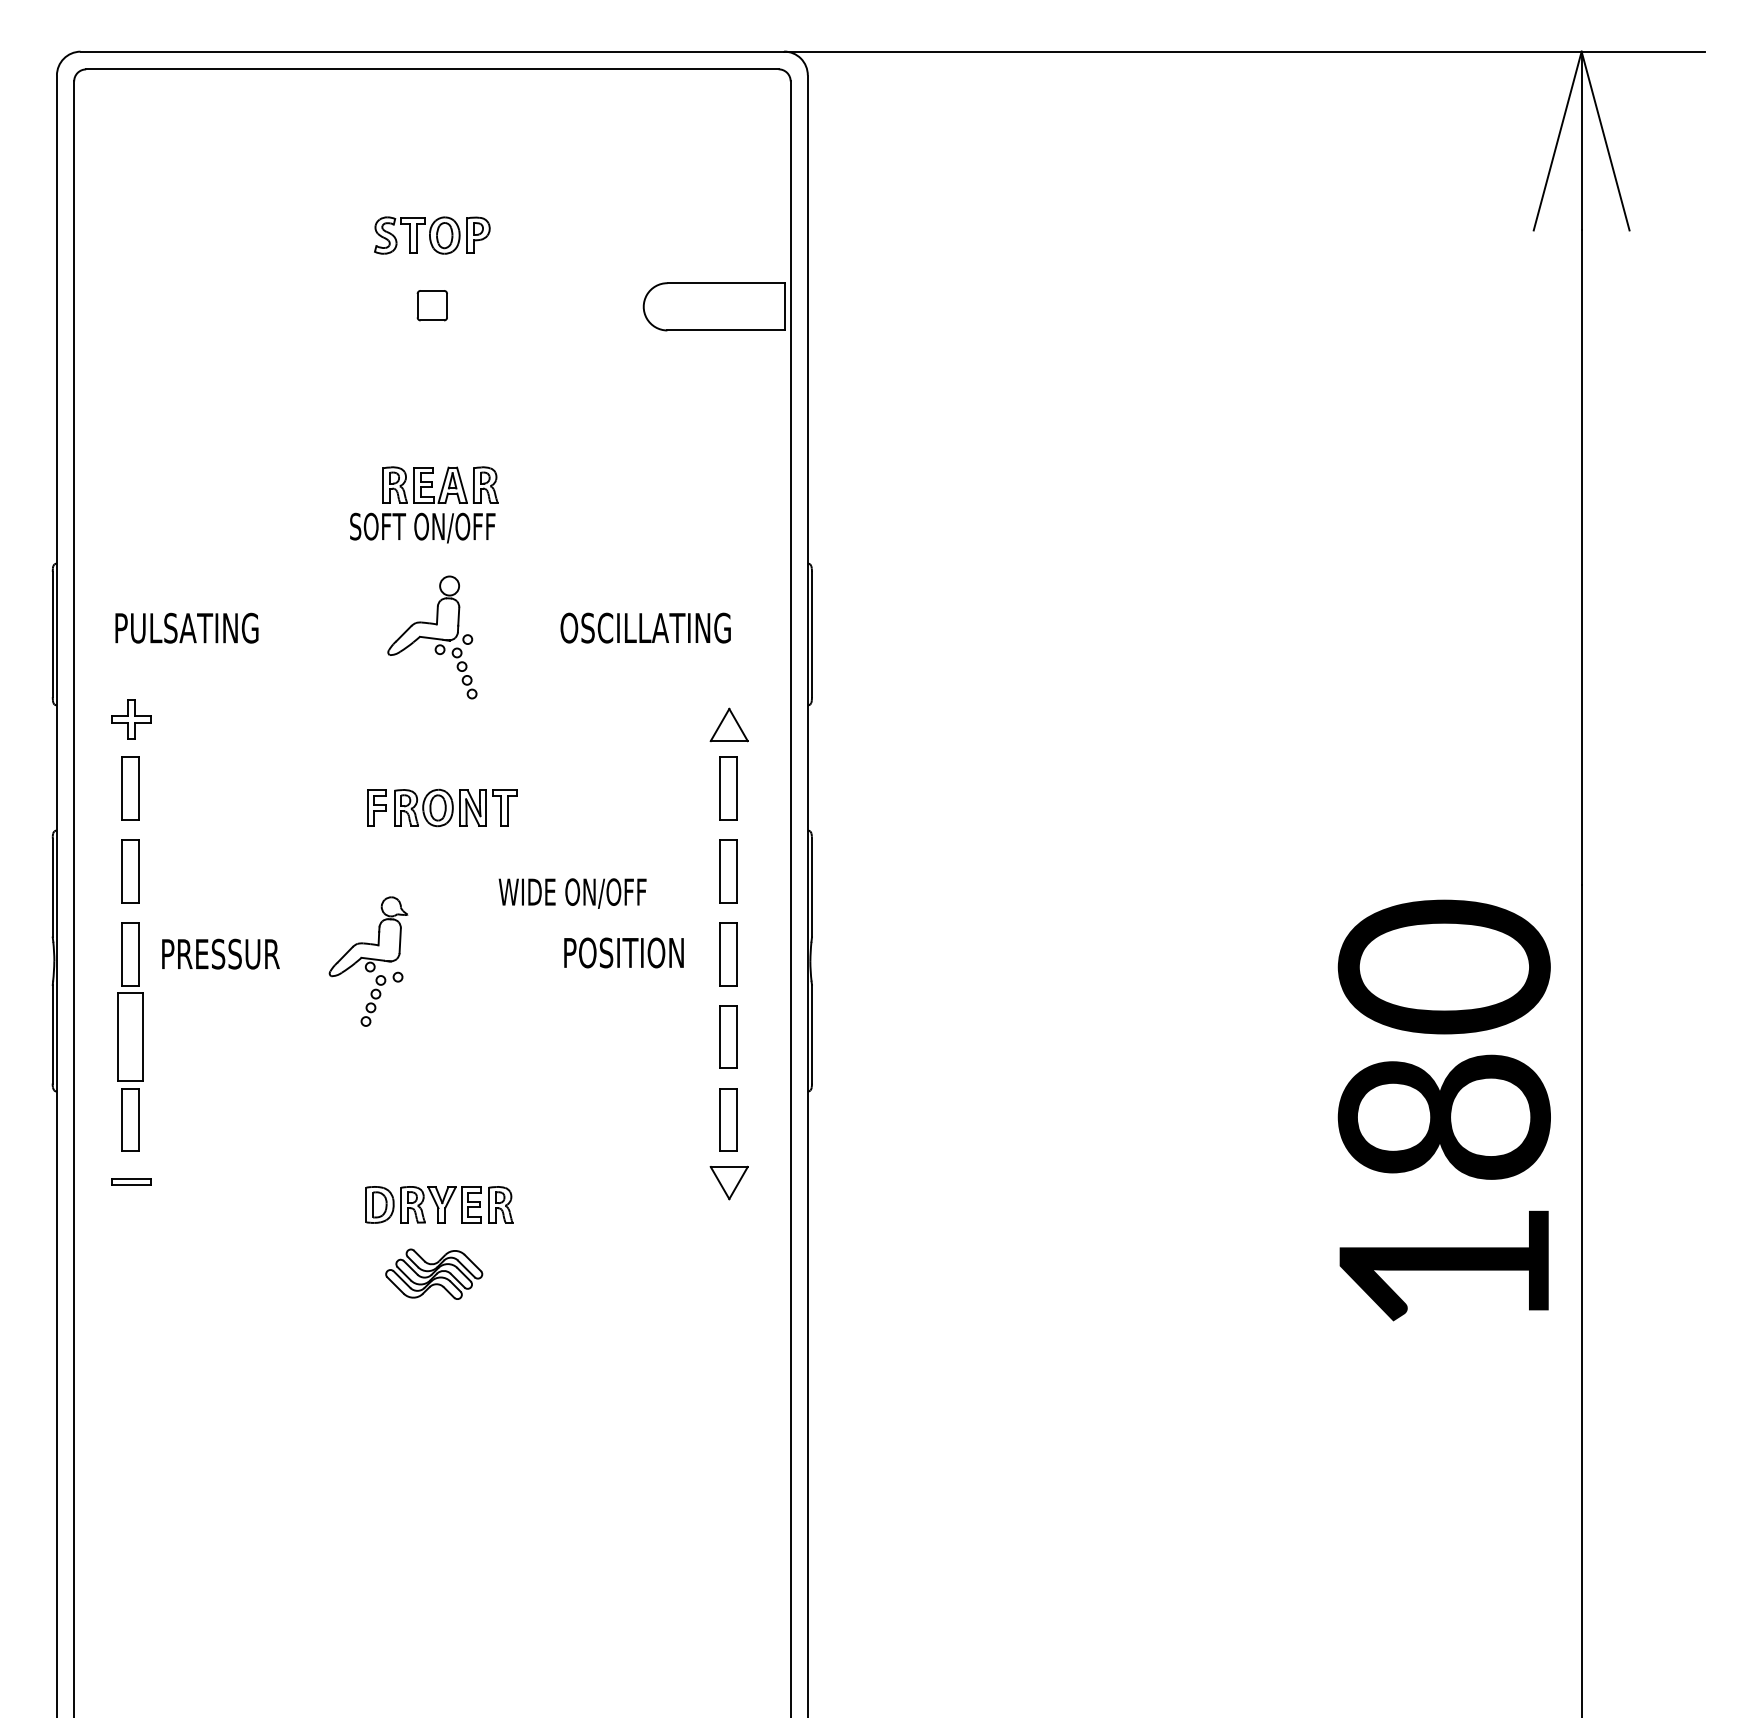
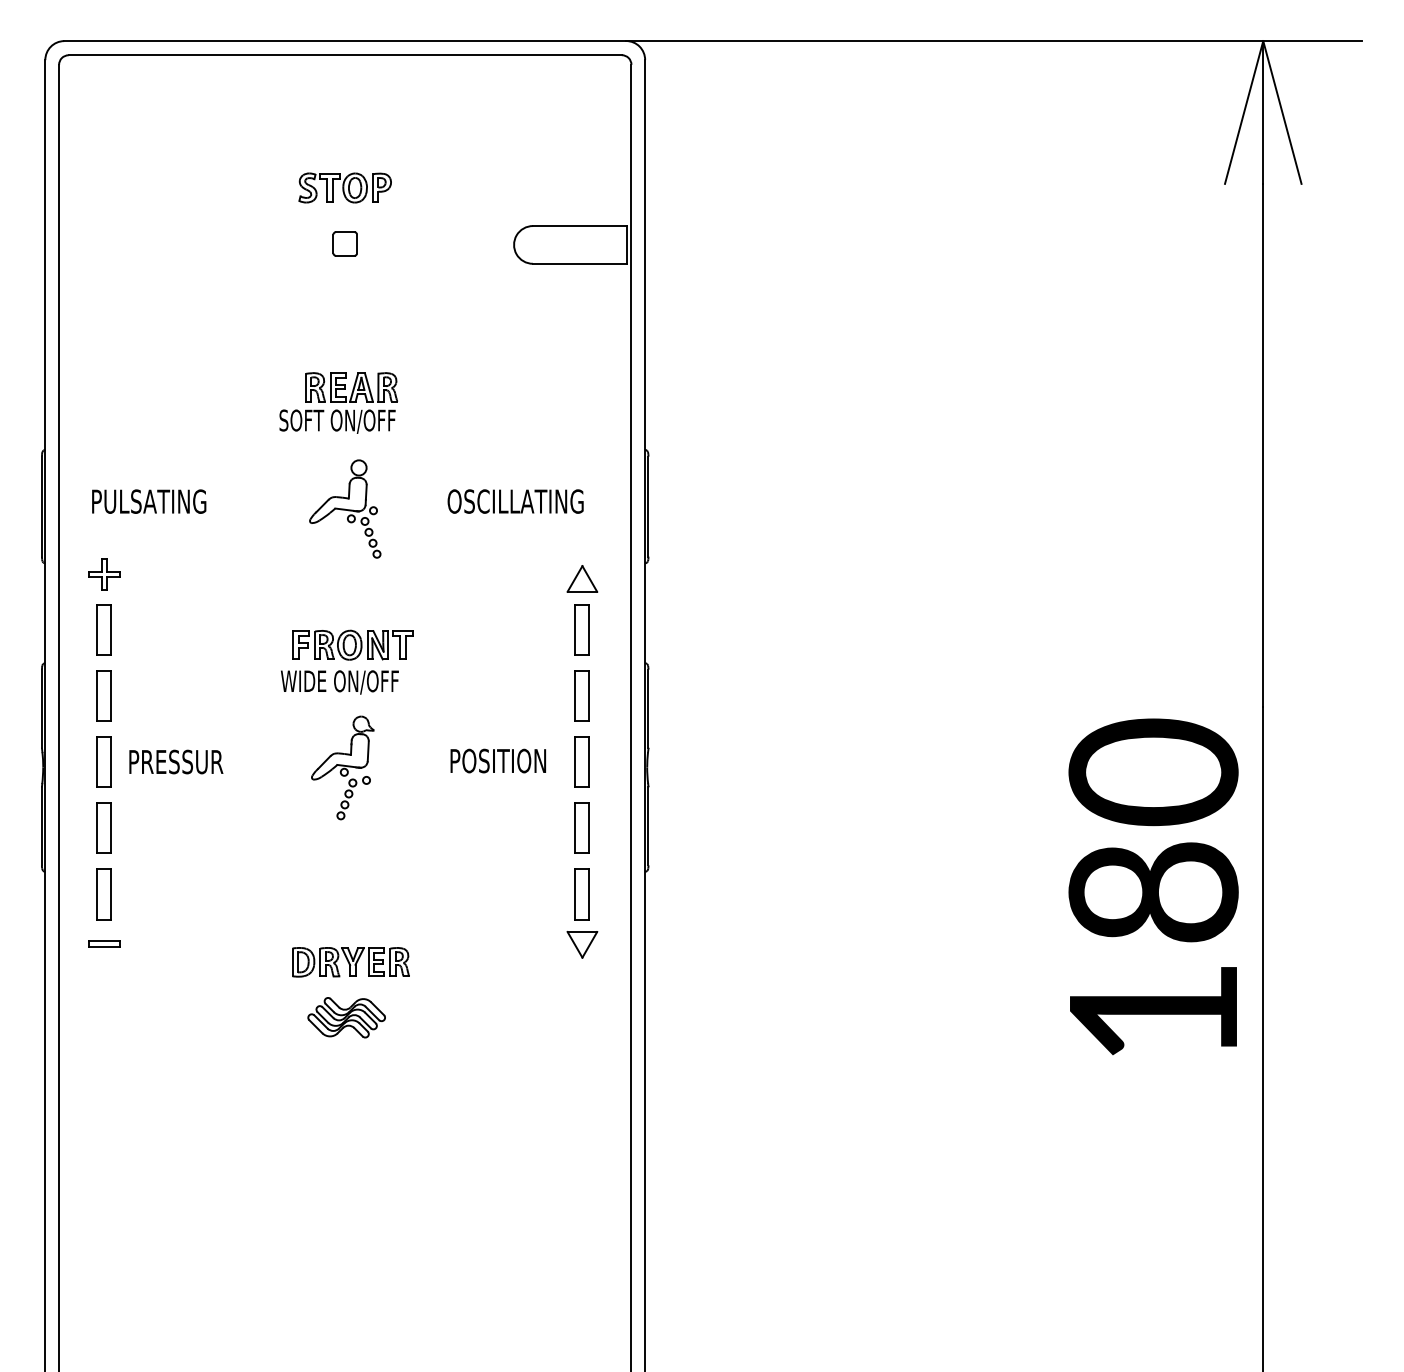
text: (572, 893) -> (339, 682), moved
part: (368, 961) -> (342, 767), moved
part: (130, 1036) -> (104, 827), size x0.71

